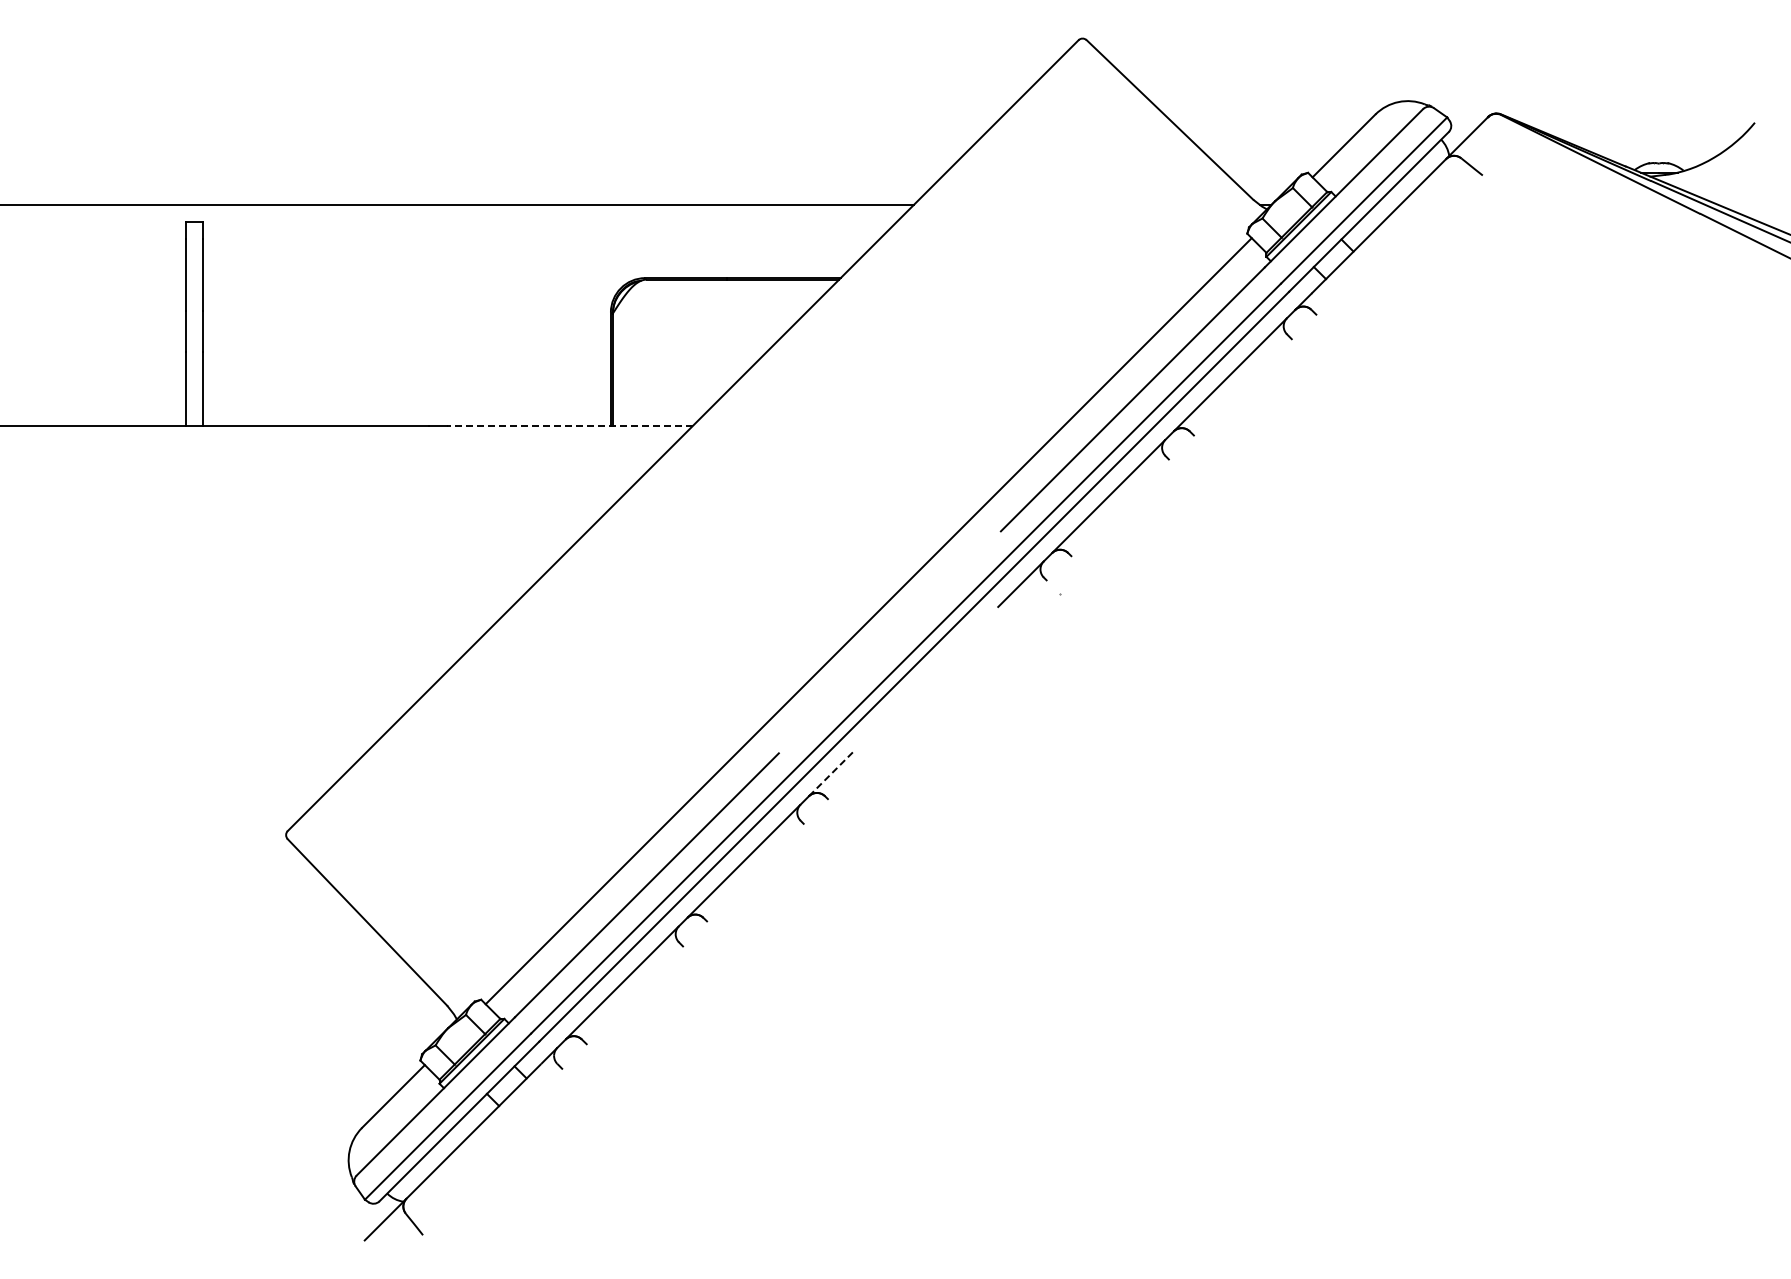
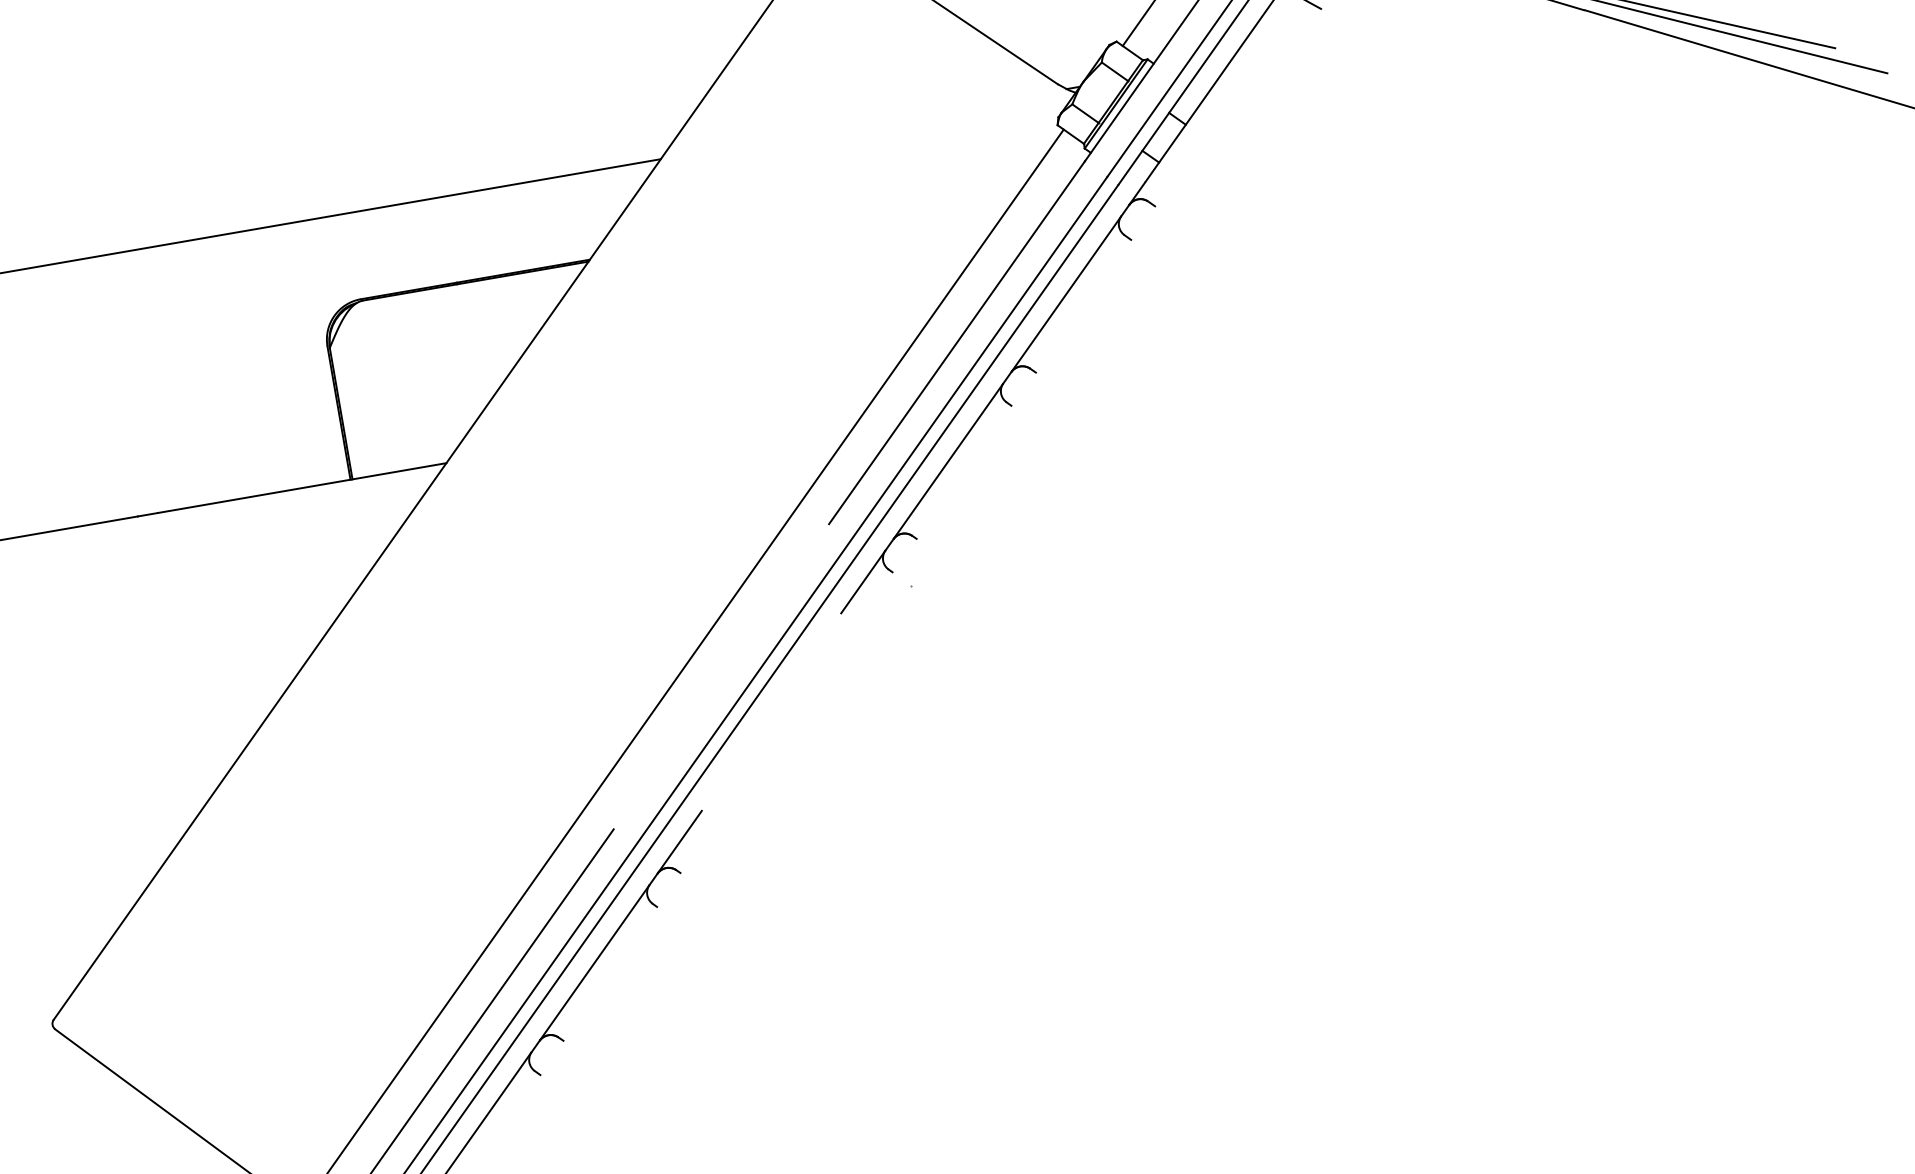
line: (569, 426) -> (302, 488), dashed -> solid
line: (832, 773) -> (680, 842), dashed -> solid

